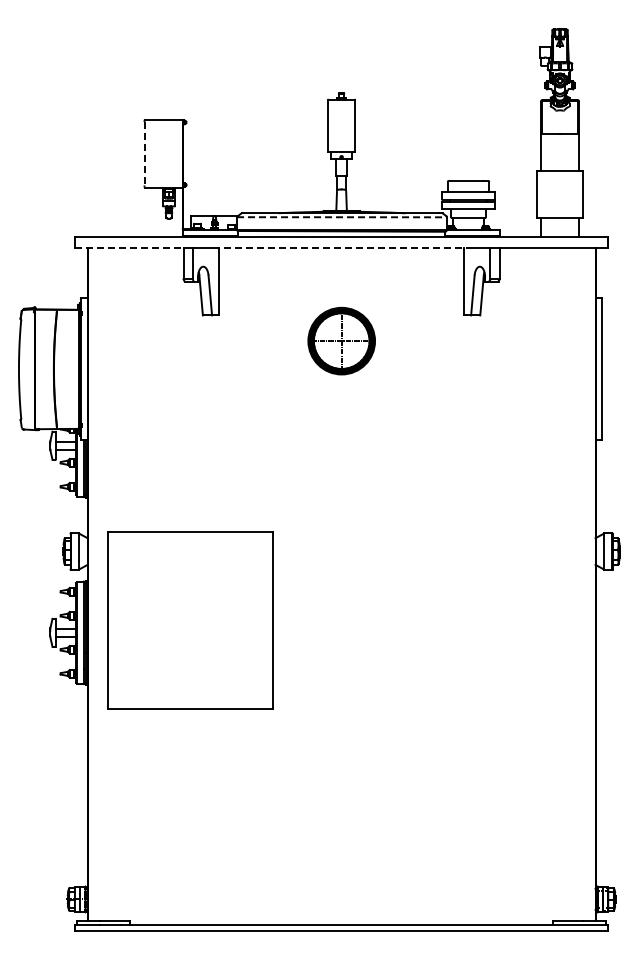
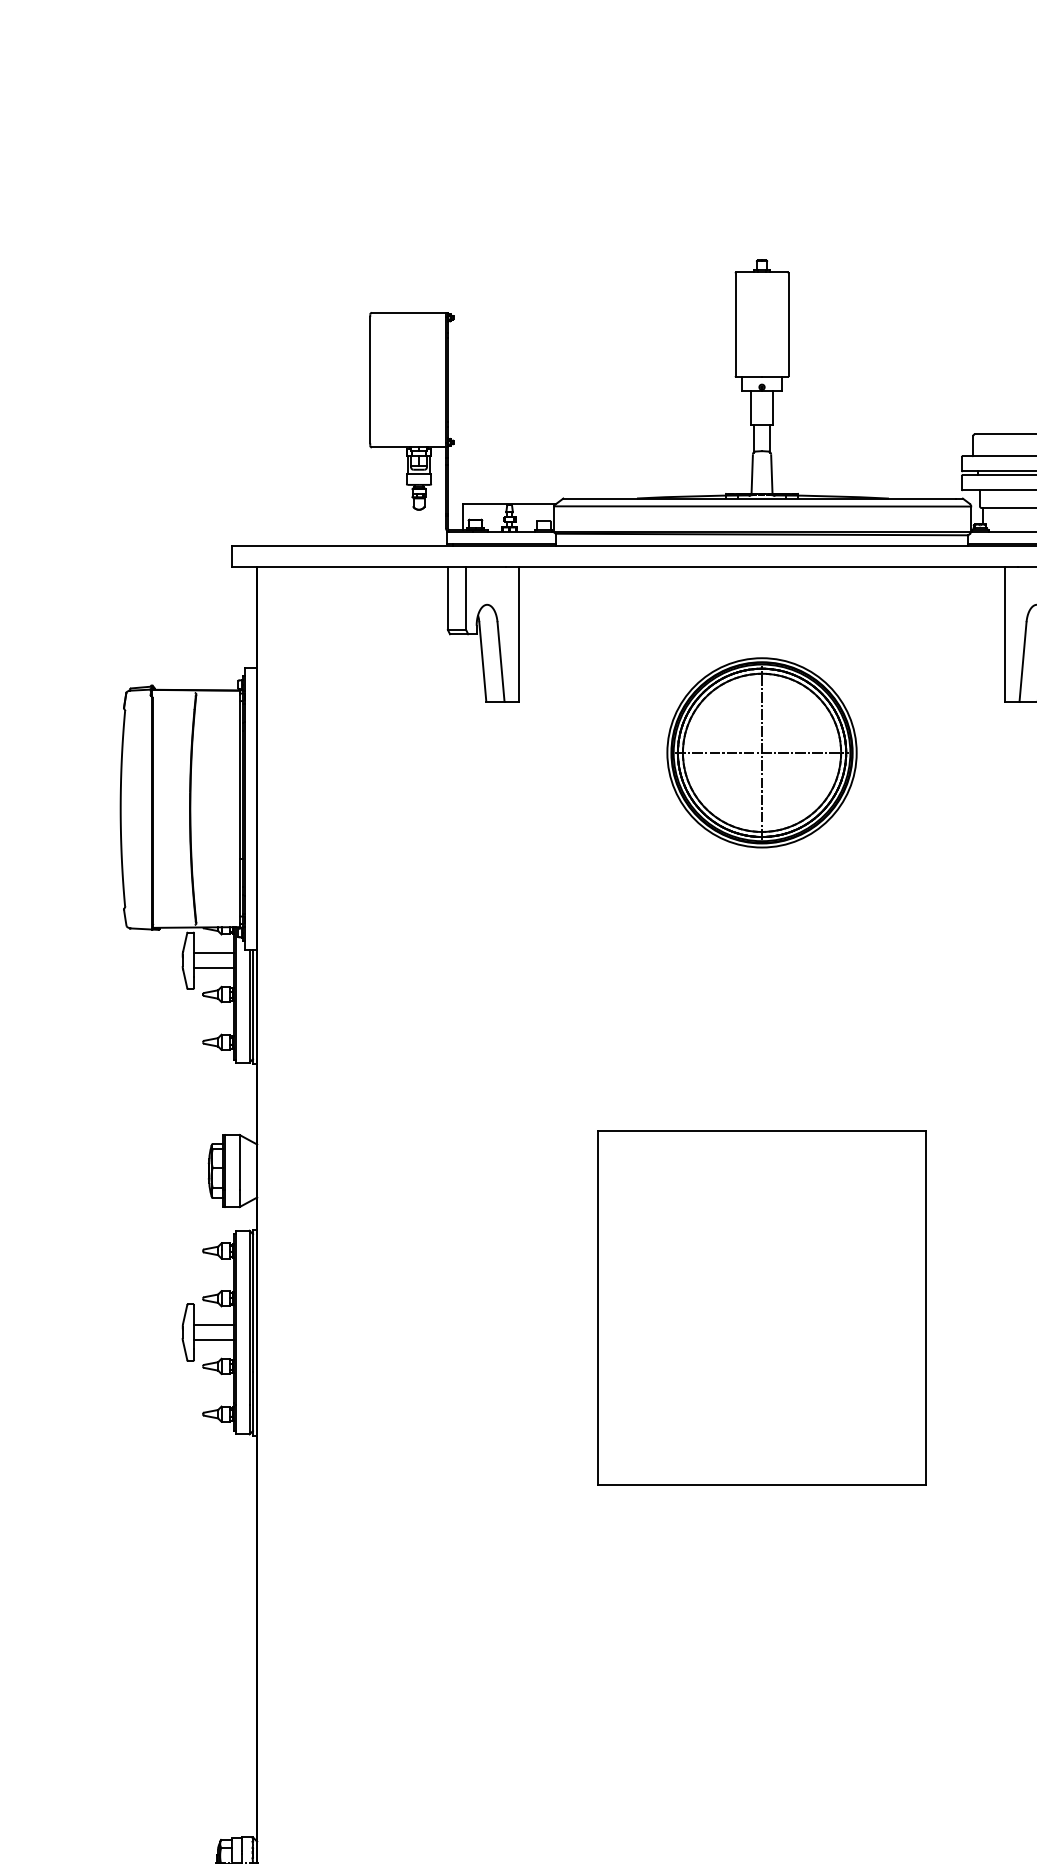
line: (144, 153) -> (370, 379), dashed -> solid
line: (341, 217) -> (761, 506), dashed -> solid
line: (129, 247) -> (340, 566), dashed -> solid
line: (341, 247) -> (761, 566), dashed -> solid
part: (341, 340) -> (761, 751), size x1.43
part: (190, 620) -> (761, 1308), moved

